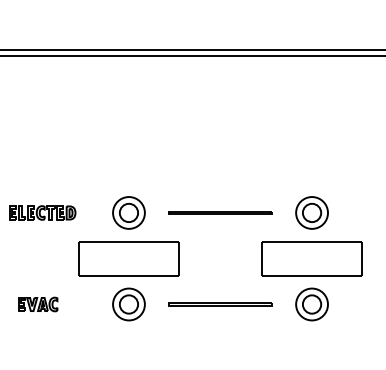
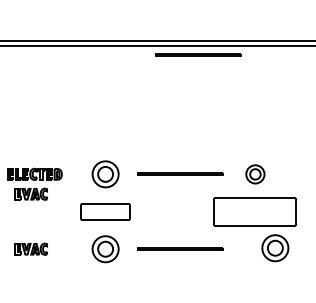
line: (242, 66) -> (198, 54), added
part: (312, 213) -> (255, 174), size x0.7
part: (37, 236) -> (30, 193), added
part: (128, 258) -> (105, 211), size x0.6
part: (312, 304) -> (275, 248), moved

